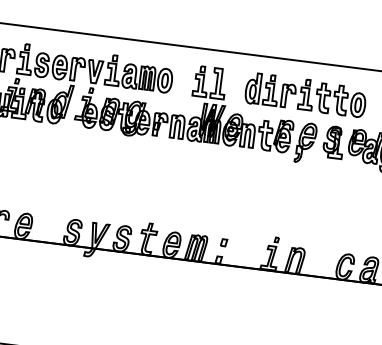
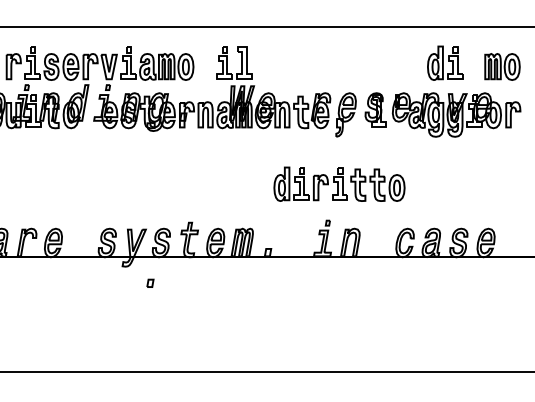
part: (306, 94) -> (339, 183), moved
part: (224, 242) -> (150, 282), moved

